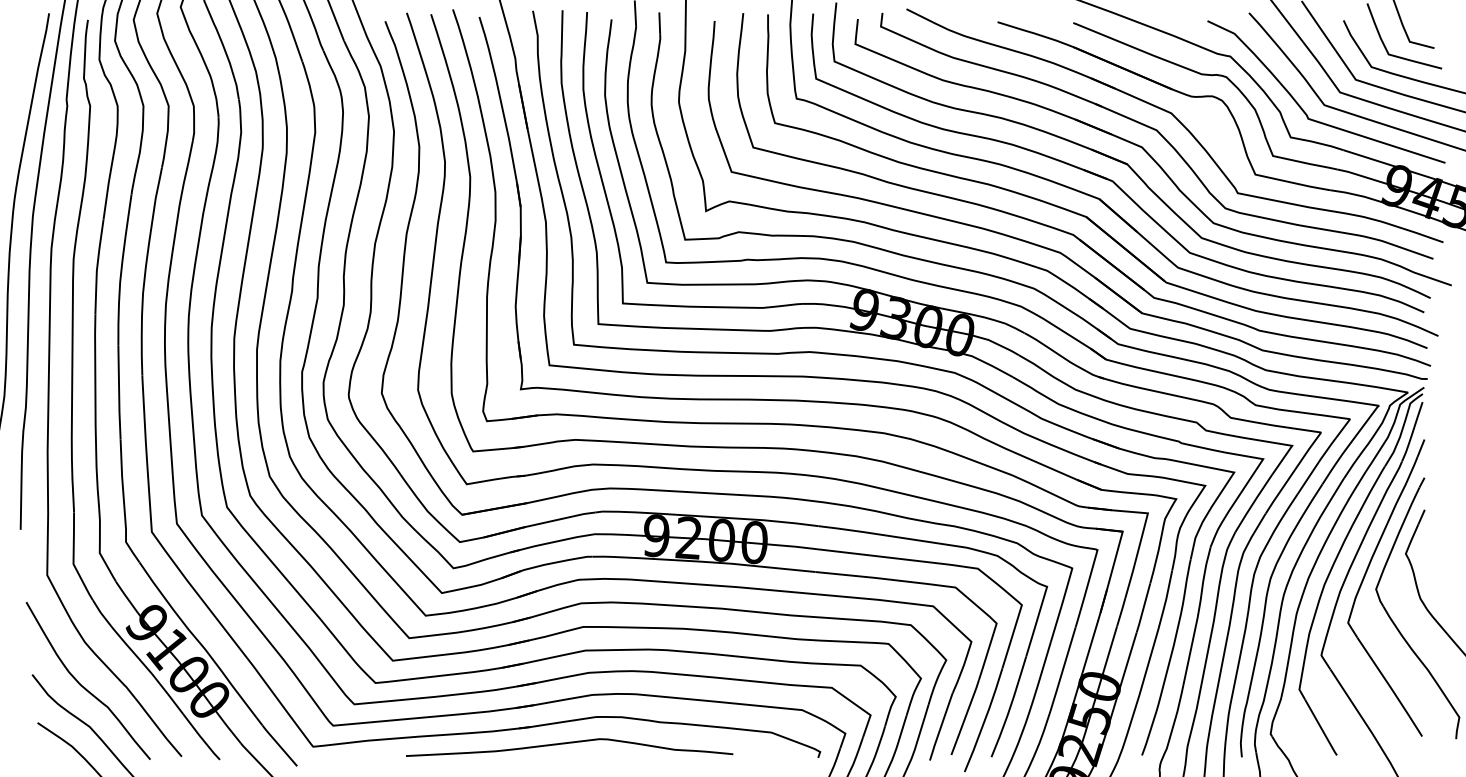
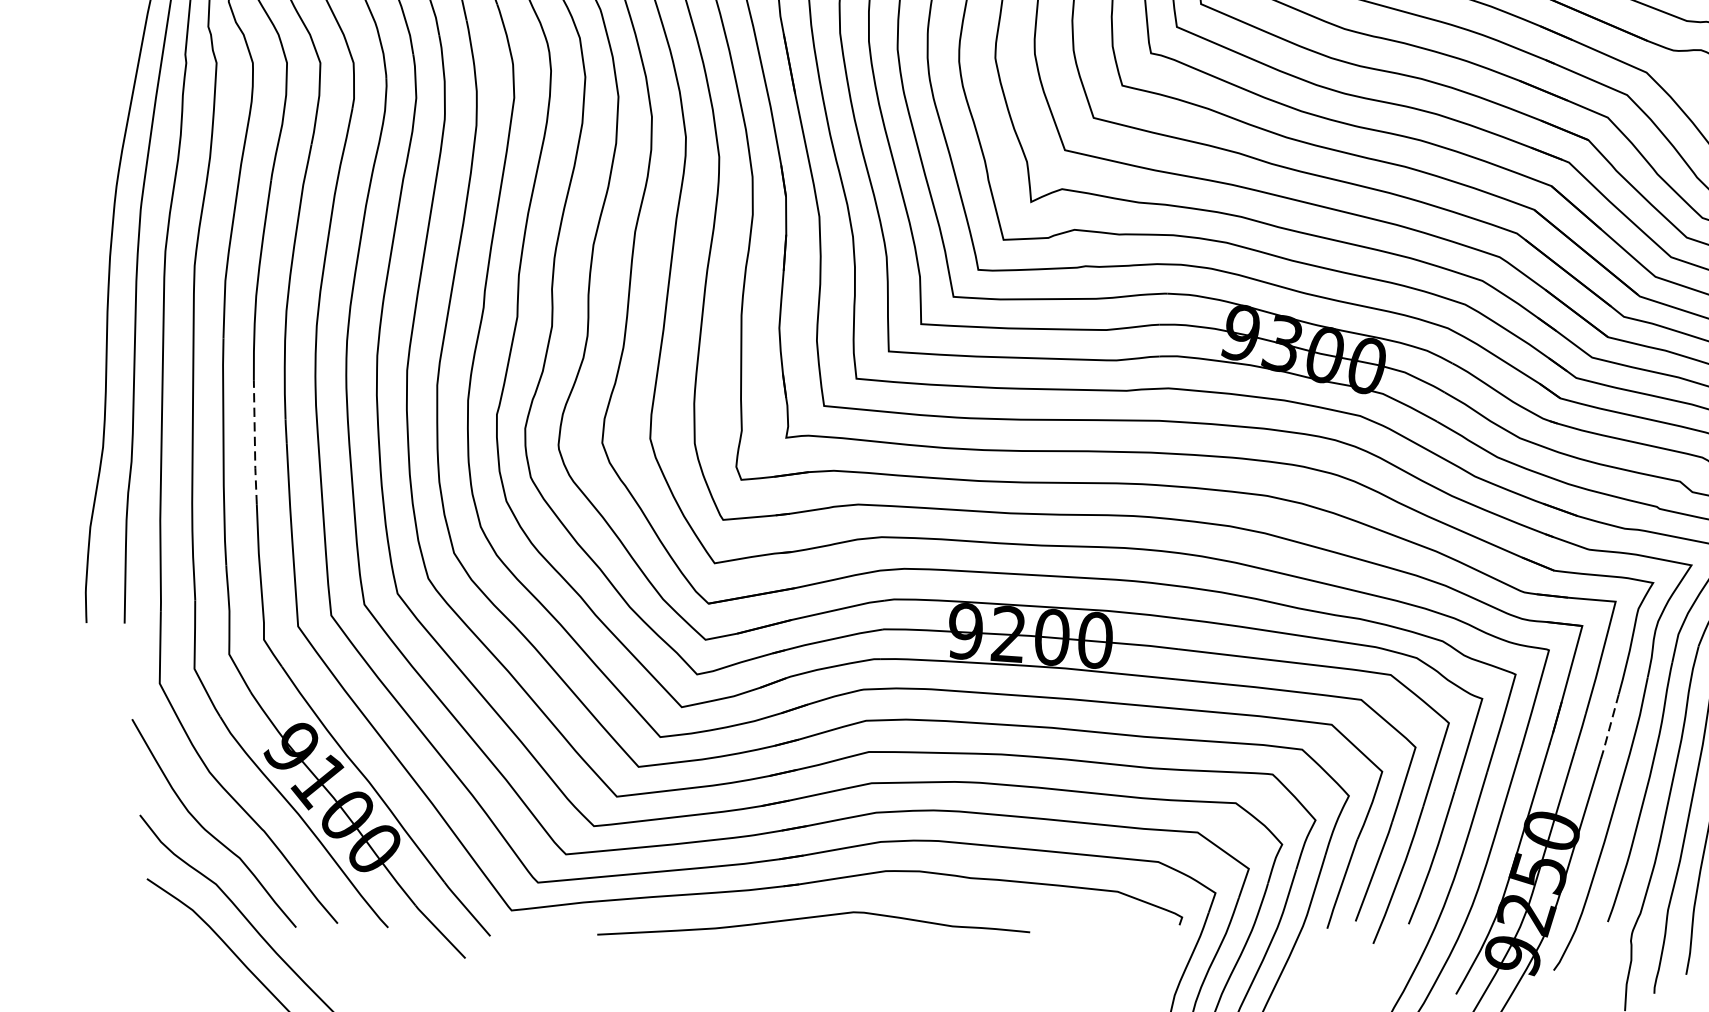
line: (119, 392) -> (255, 441), solid -> dashed
line: (1143, 608) -> (1609, 727), solid -> dashed
curve: (569, 743) -> (813, 918), moved

